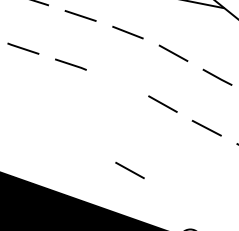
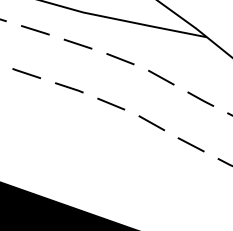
line: (117, 82) -> (111, 103), added
line: (130, 170) -> (122, 182), removed

